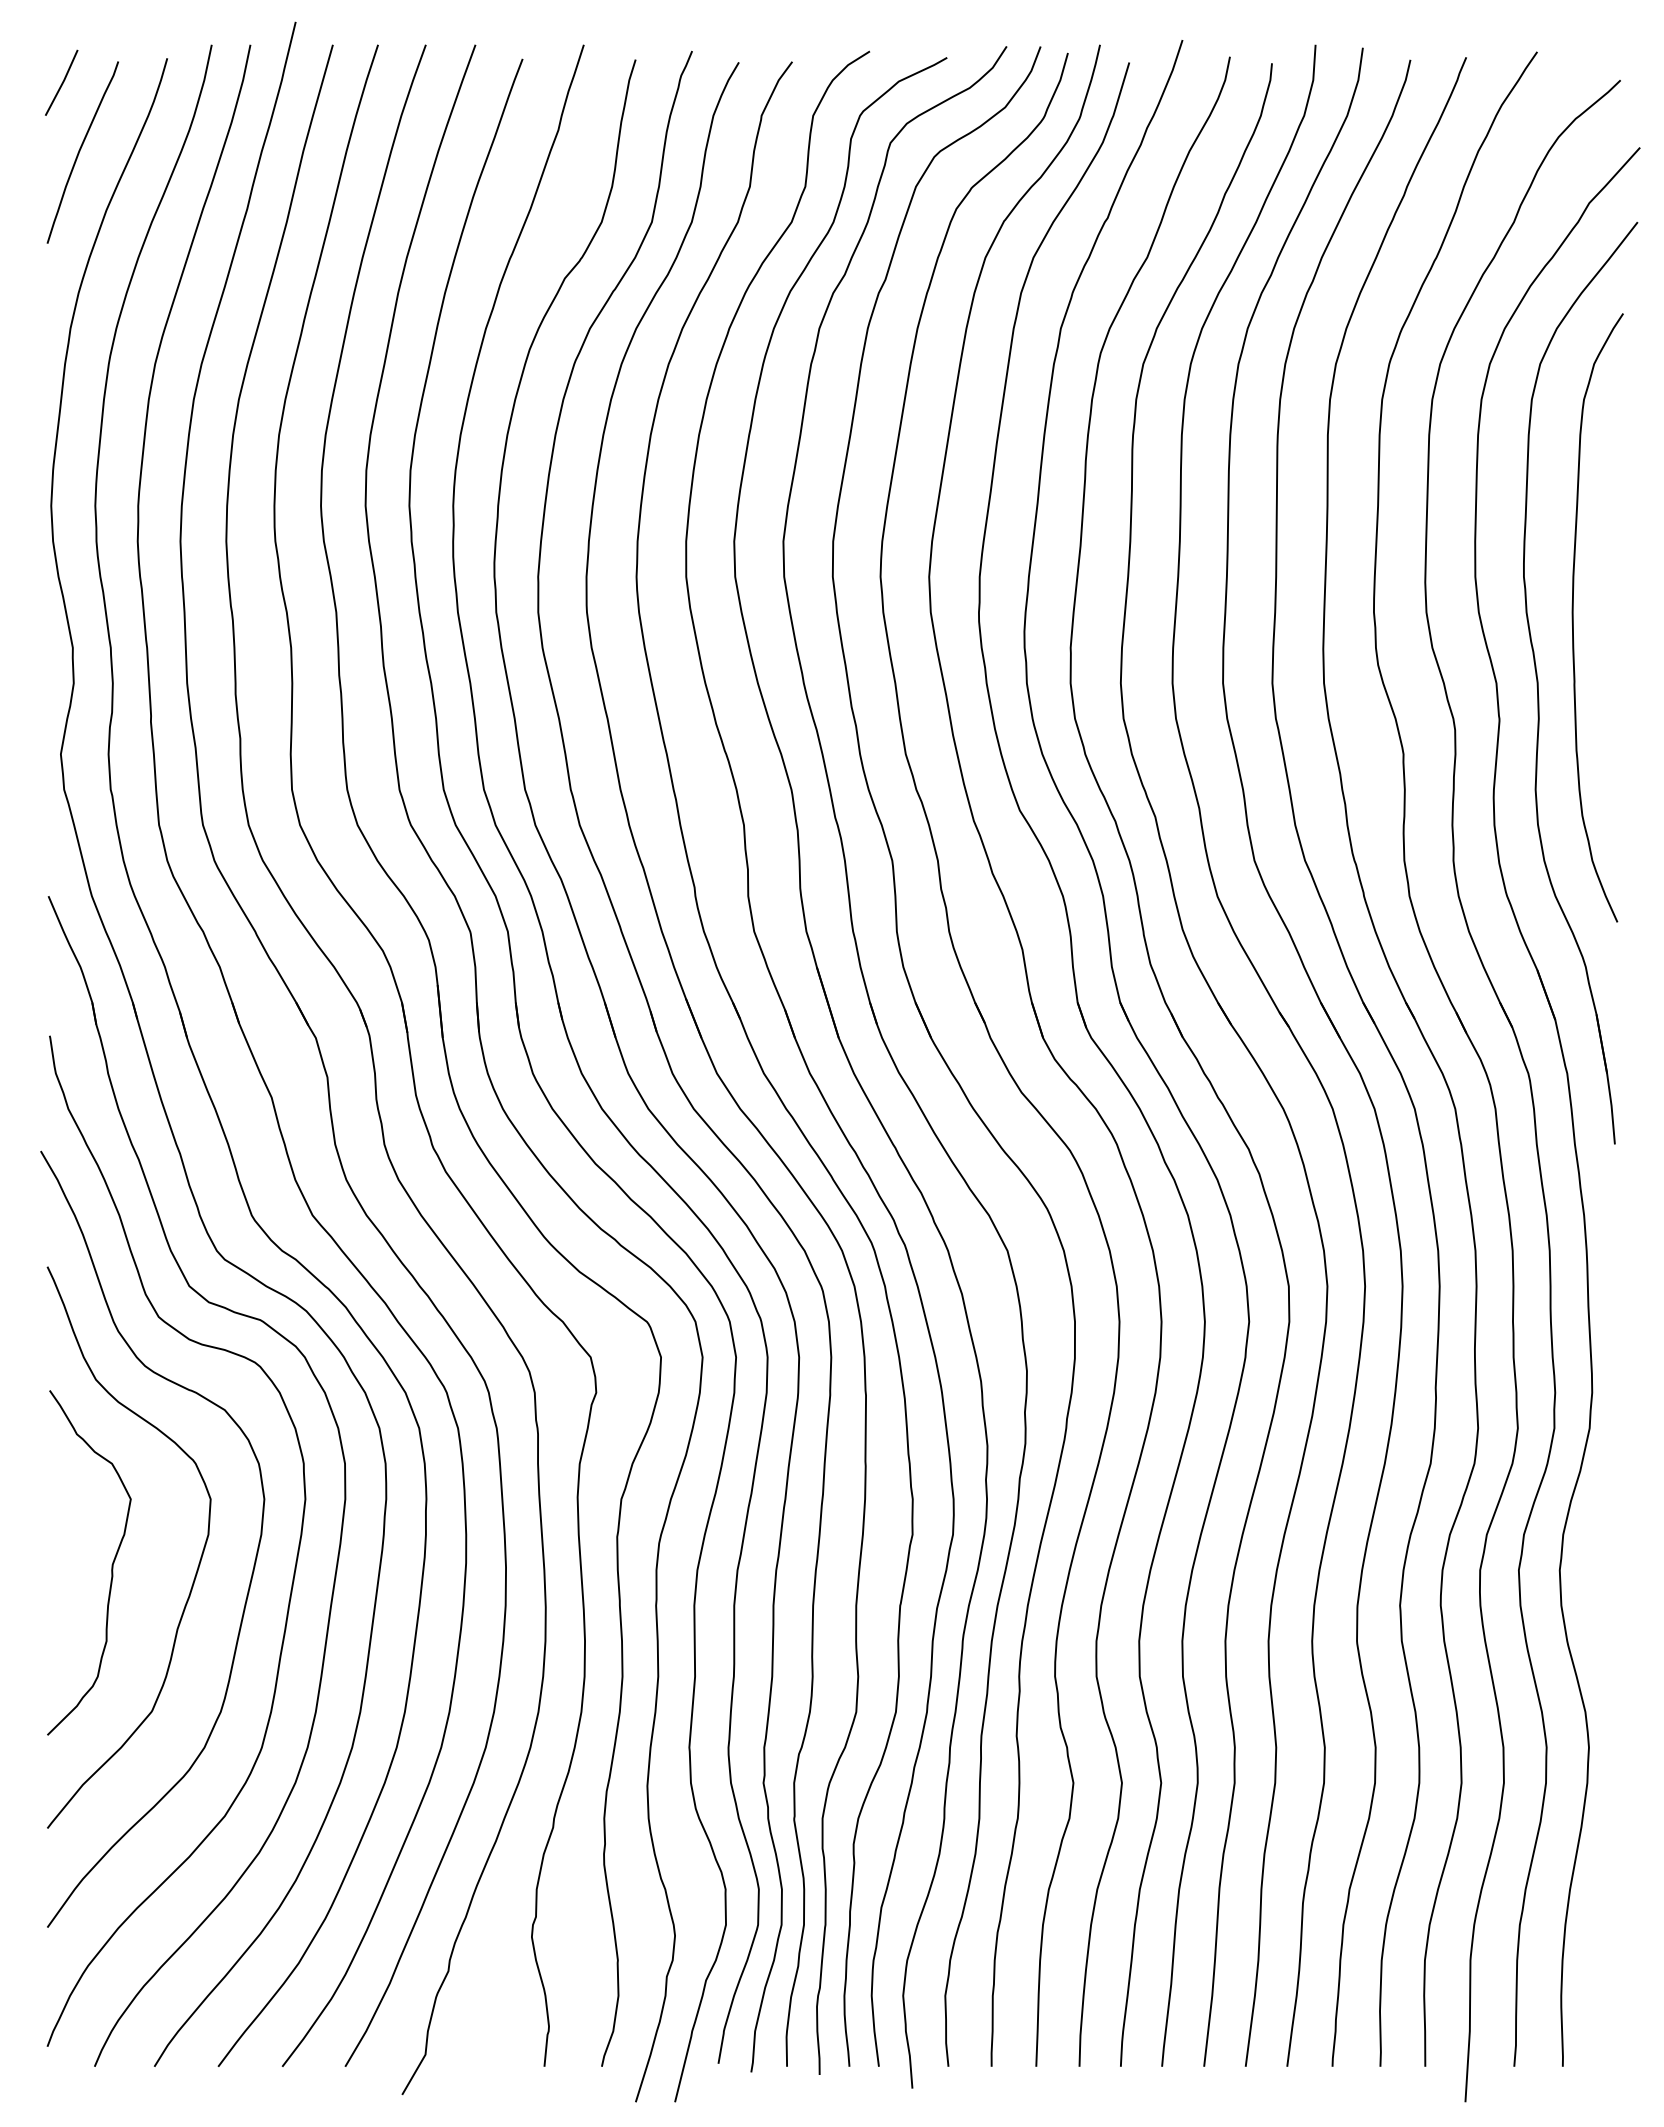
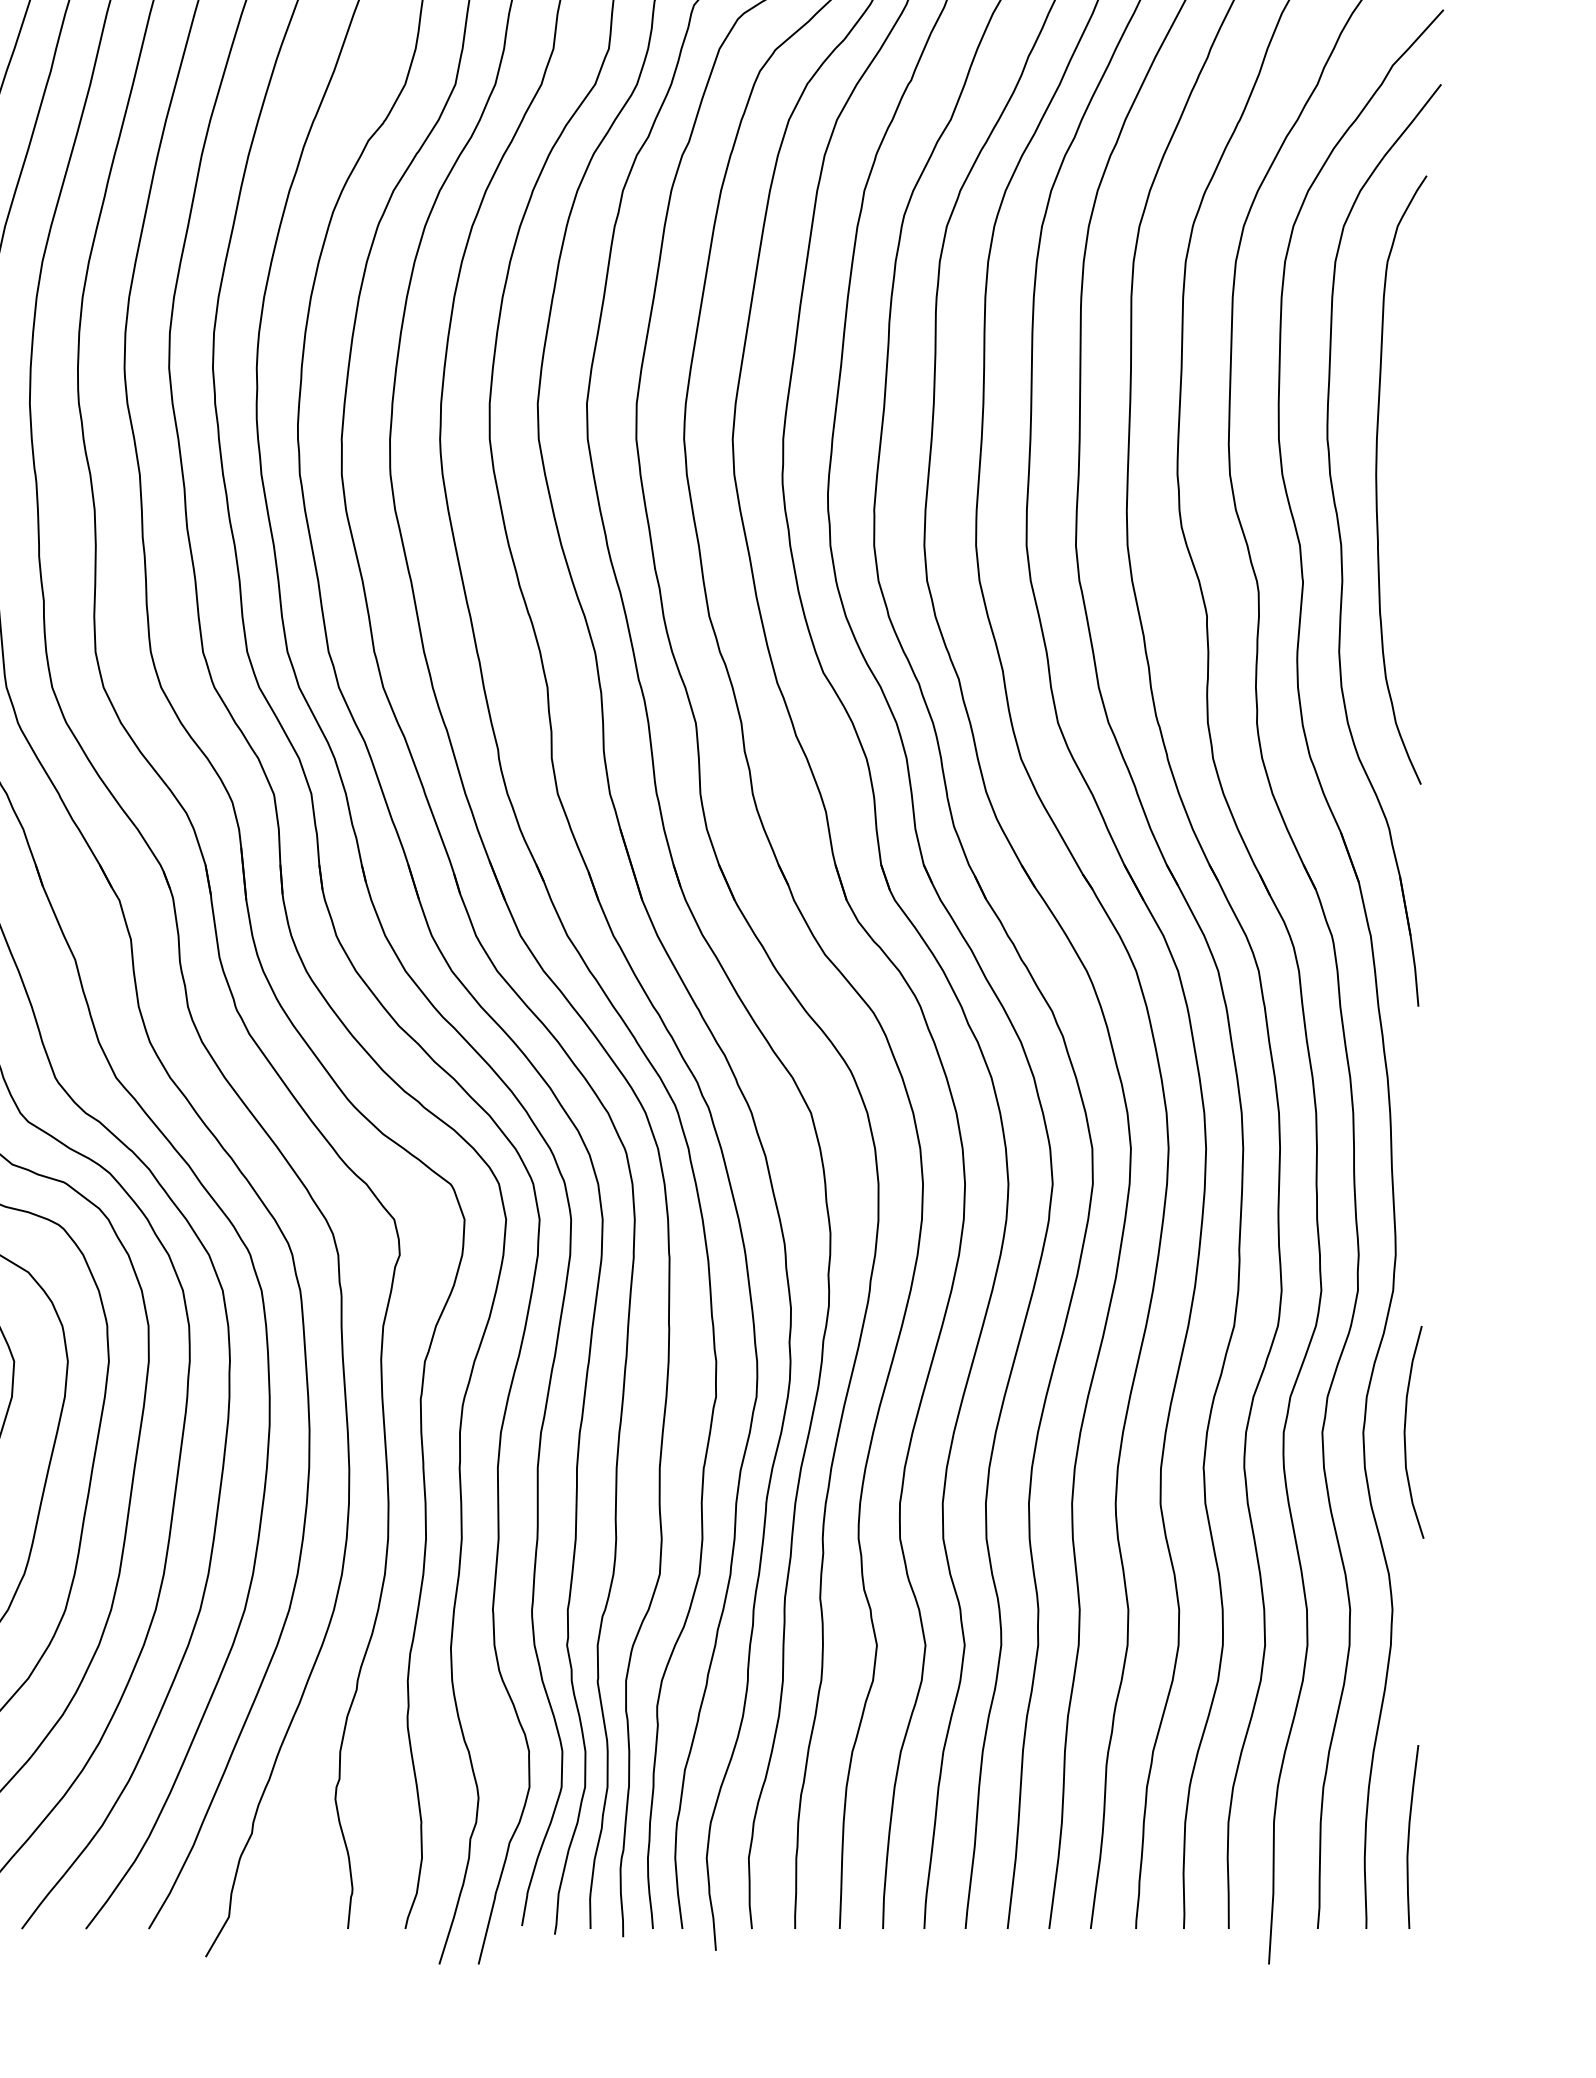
curve: (1602, 1567) -> (1406, 1429), added
curve: (1606, 1973) -> (1410, 1835), added

